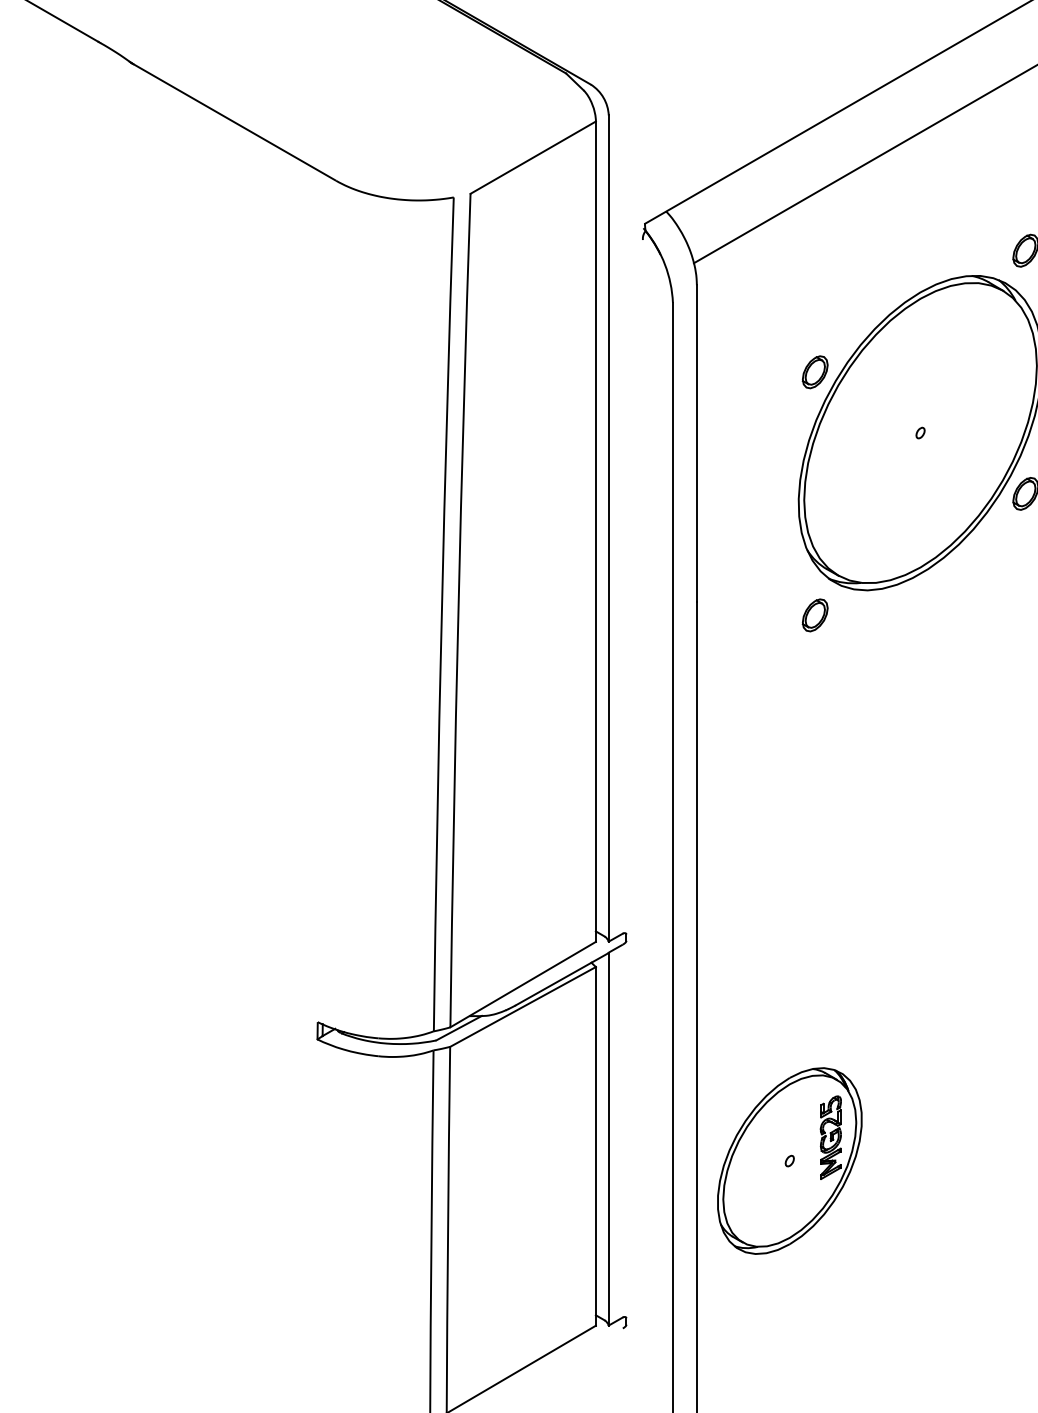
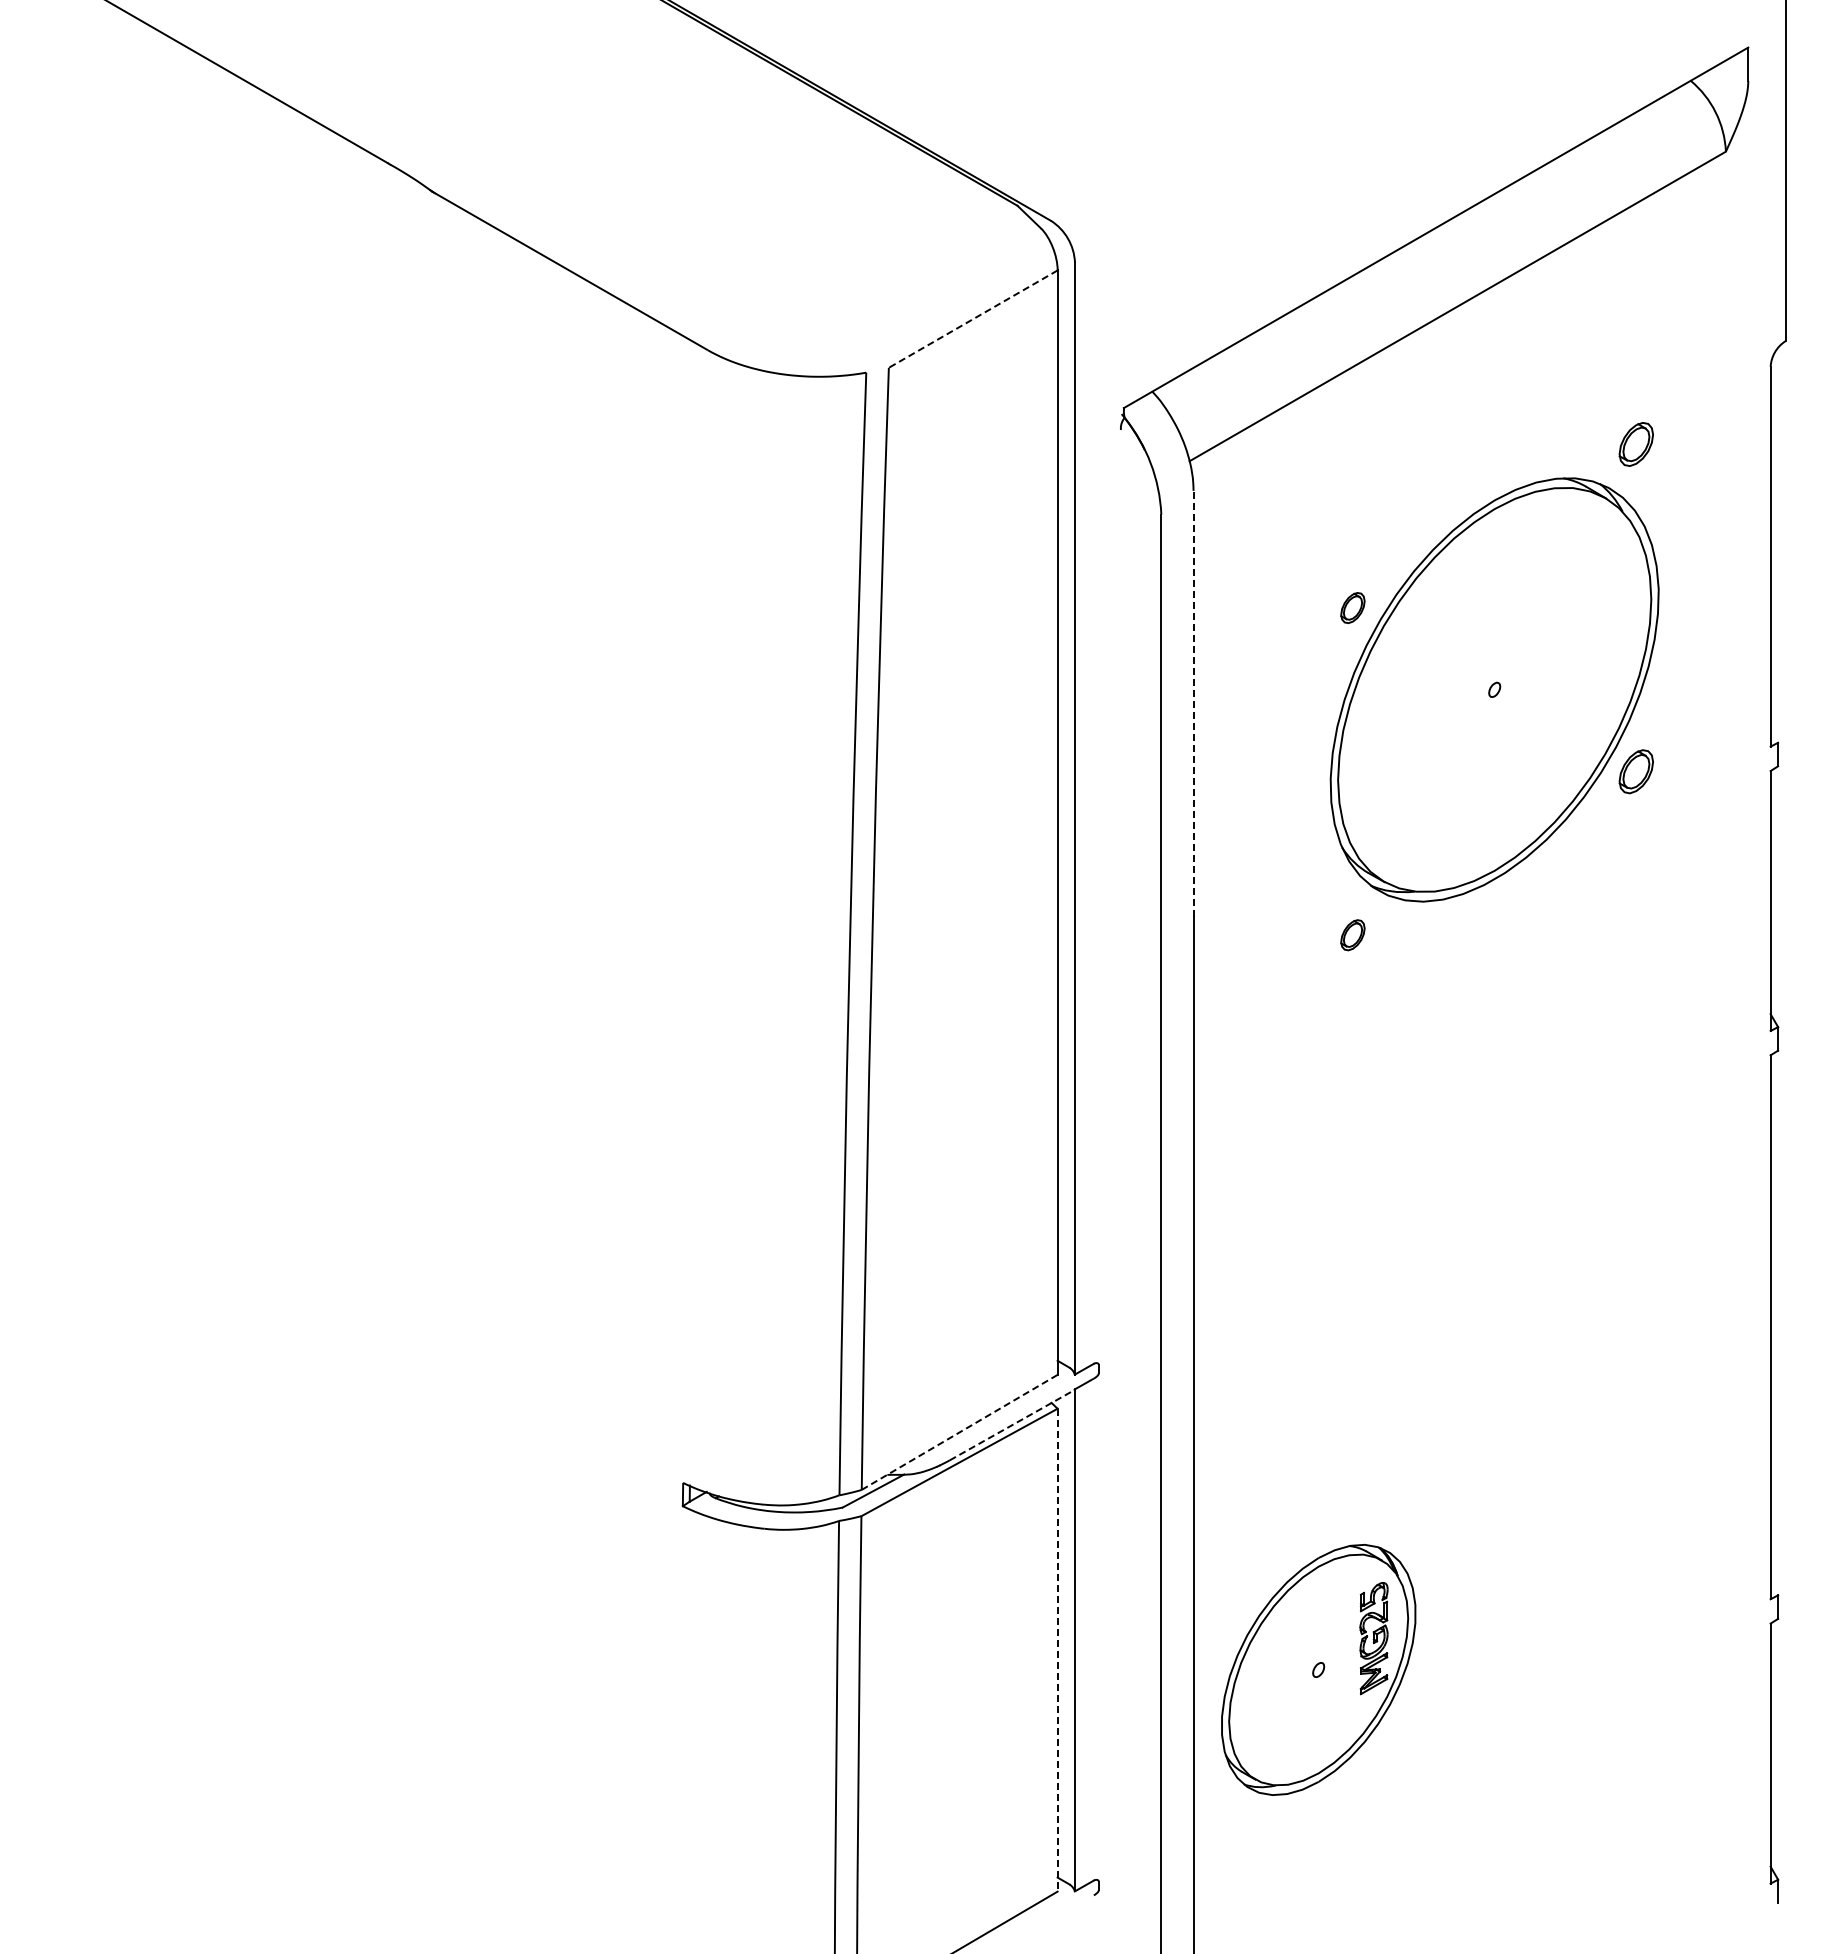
line: (532, 157) -> (972, 319), solid -> dashed
part: (814, 371) -> (1352, 607), size x0.7
line: (696, 443) -> (1193, 703), solid -> dashed
part: (814, 614) -> (1352, 934), size x0.7
line: (562, 979) -> (1012, 1425), solid -> dashed
line: (523, 984) -> (959, 1432), solid -> dashed
line: (595, 1146) -> (1057, 1650), solid -> dashed

